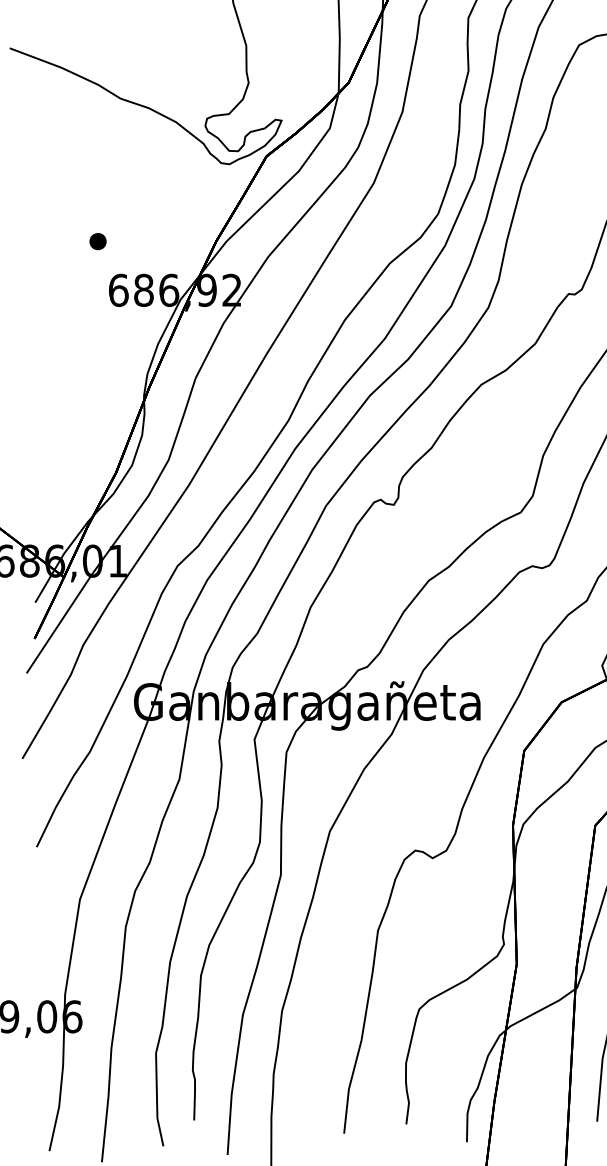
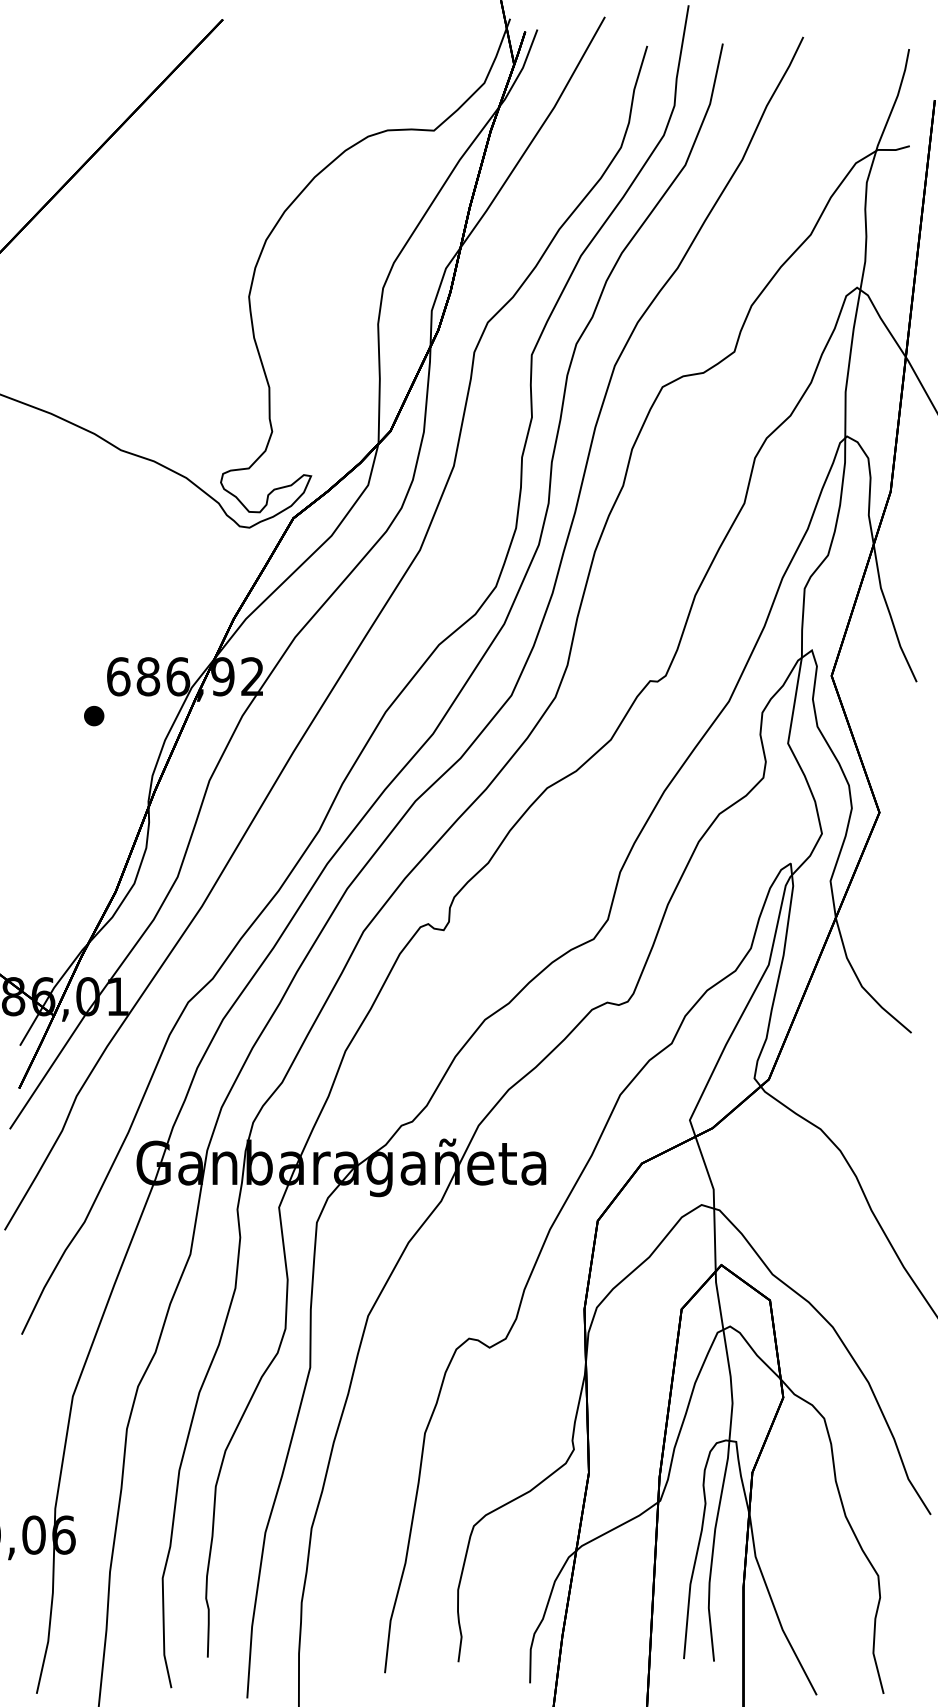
part: (98, 241) -> (94, 716), moved

